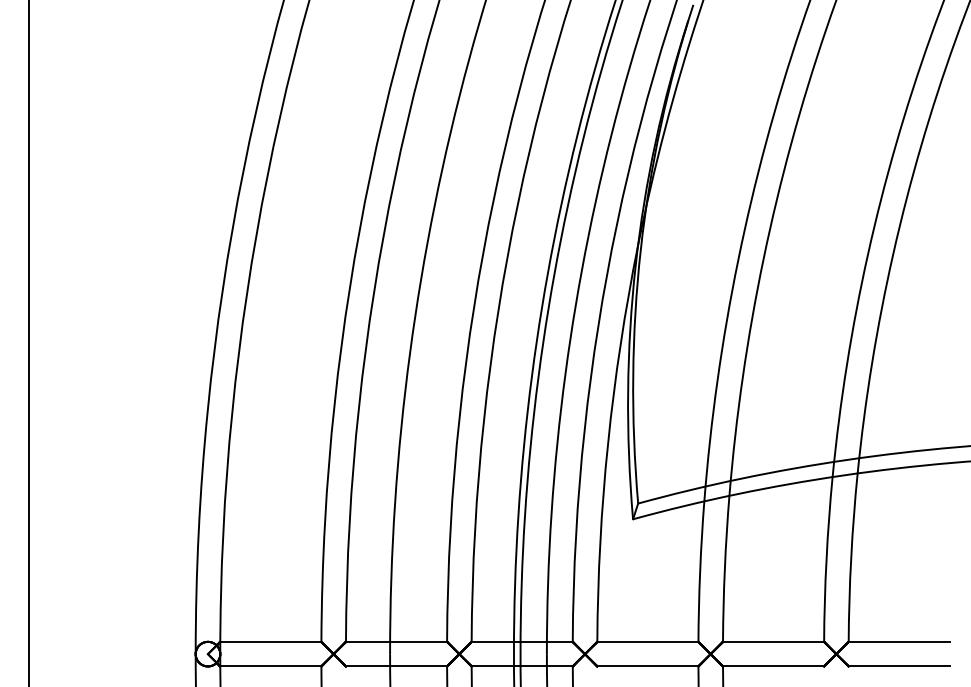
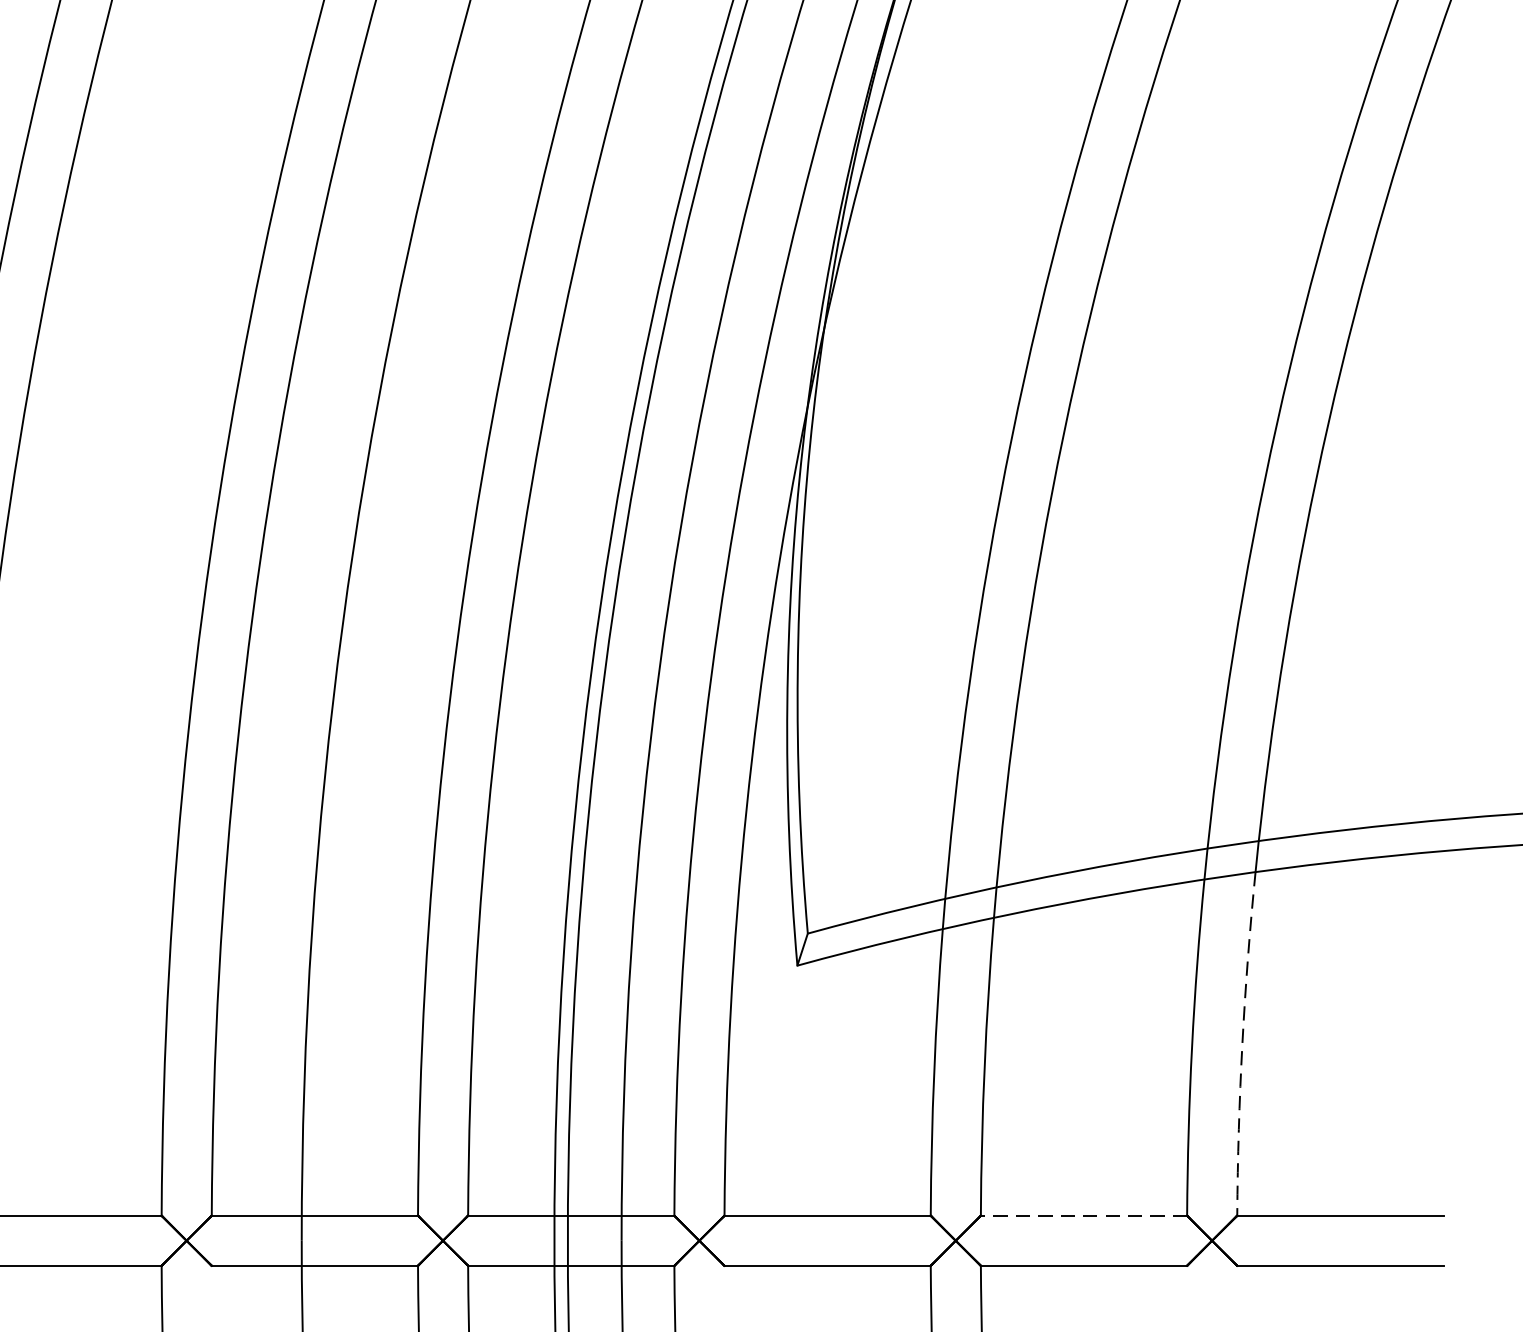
arc: (851, 557) -> (1242, 1043), solid -> dashed
line: (773, 641) -> (1083, 1214), solid -> dashed

